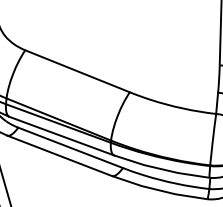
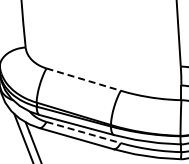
line: (77, 71) -> (83, 79), solid -> dashed
line: (70, 147) -> (83, 132), solid -> dashed

